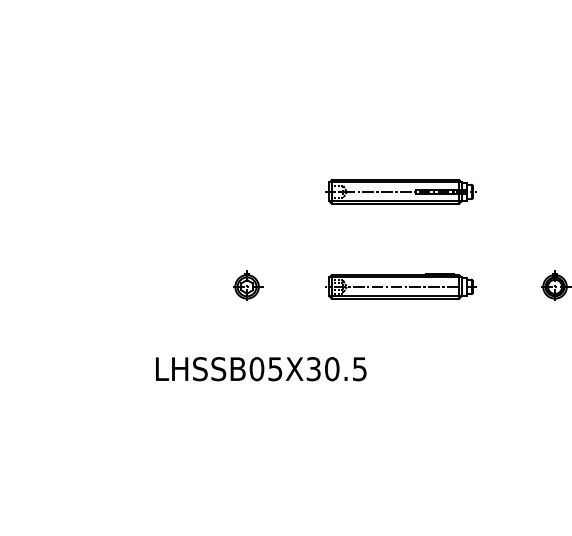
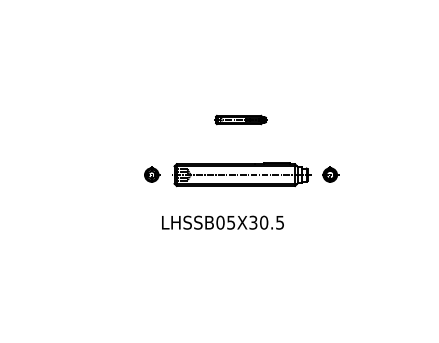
part: (400, 191) -> (240, 119), size x0.6
part: (400, 285) -> (240, 174), size x1.6
text: (260, 368) -> (222, 222), moved

